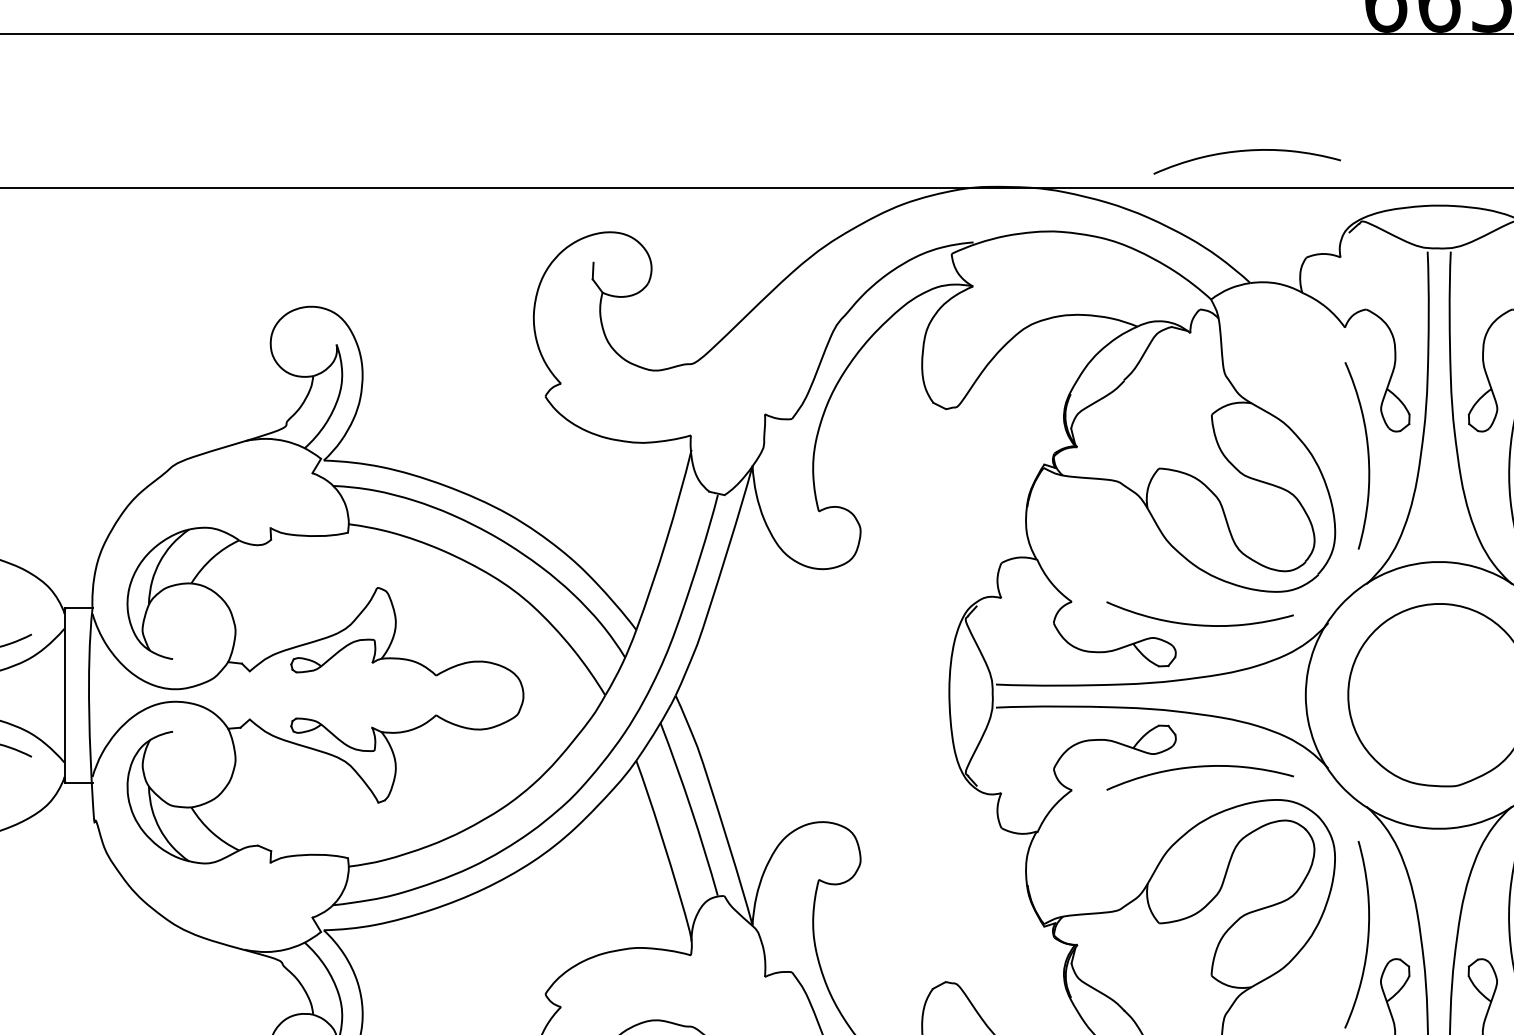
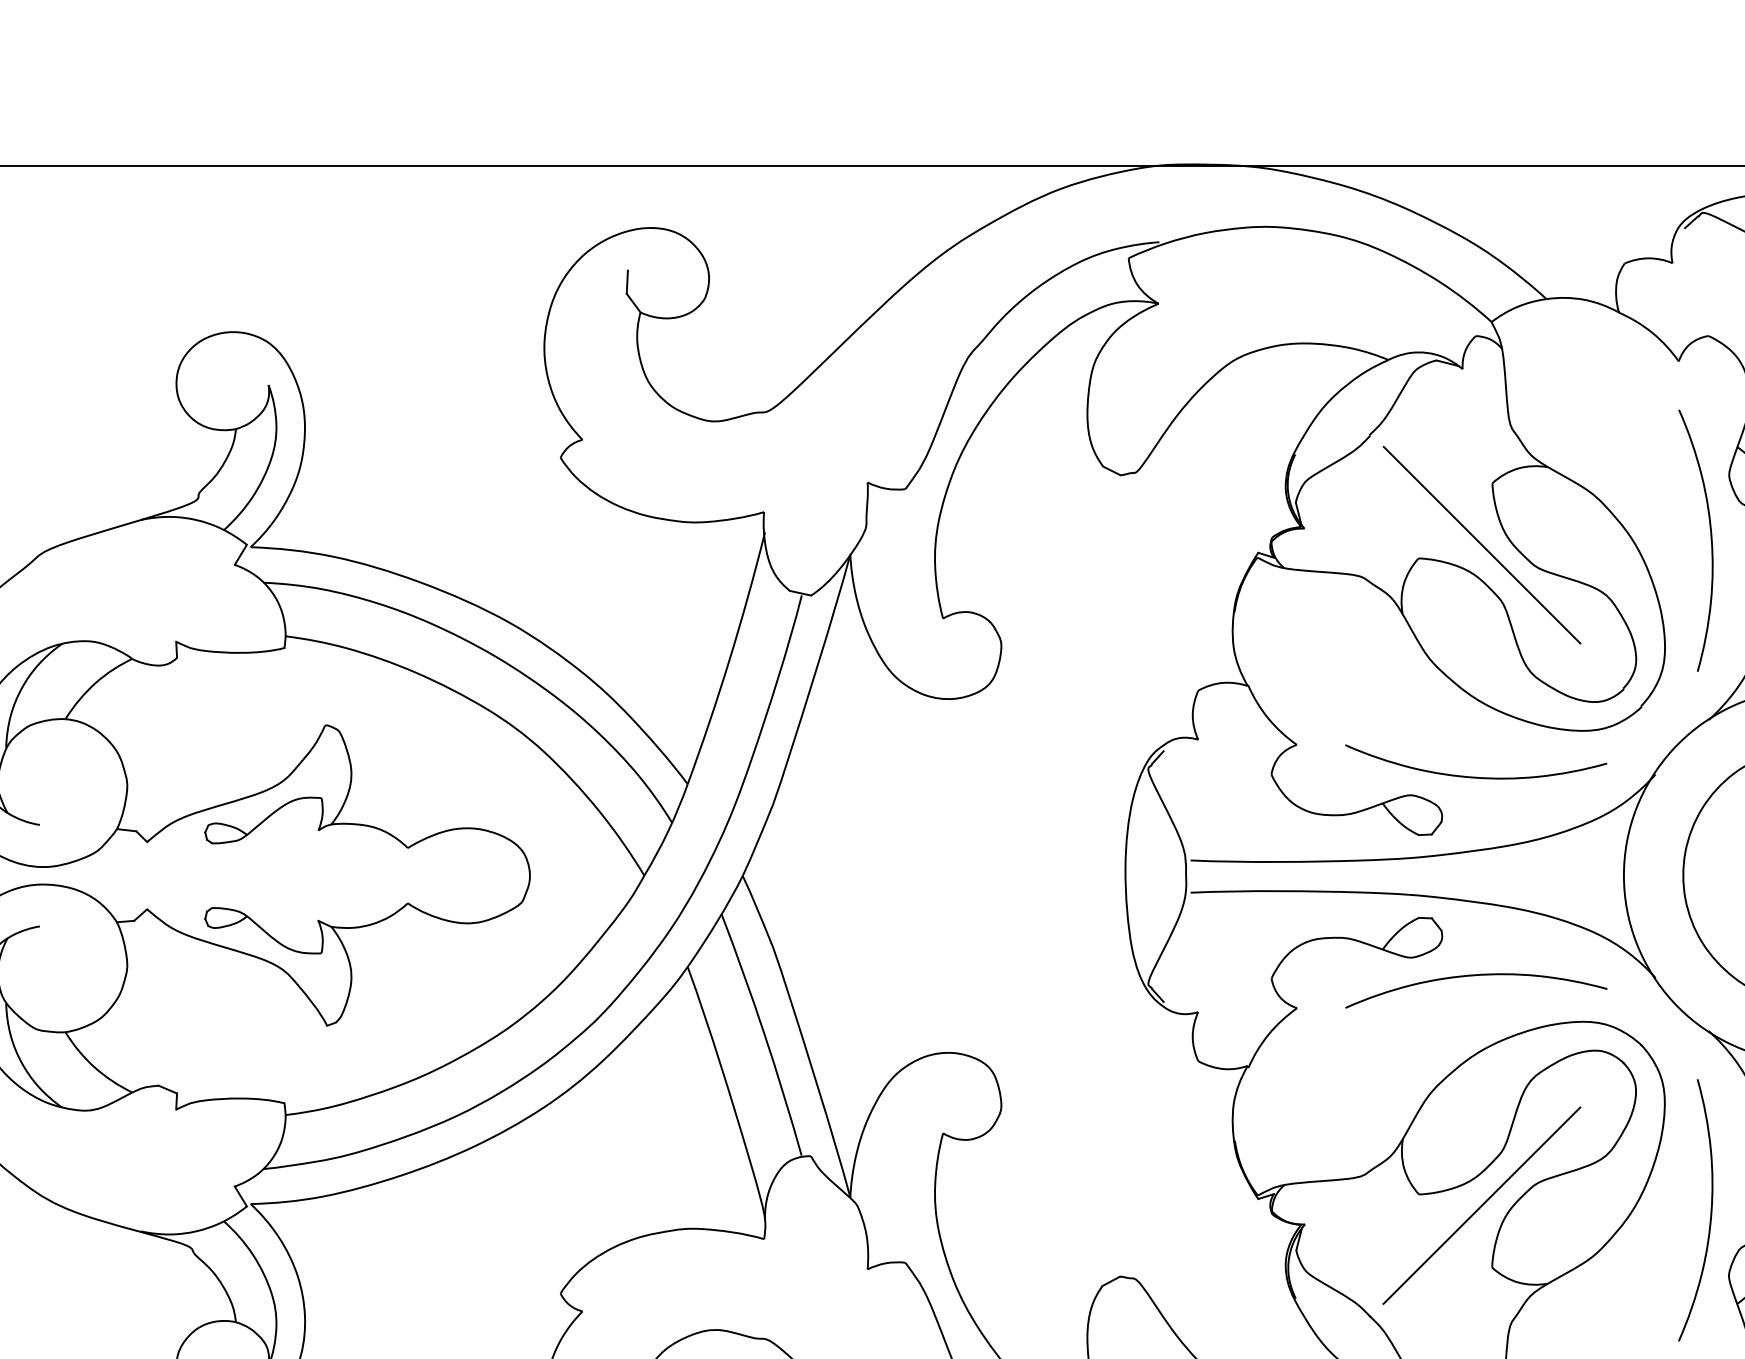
curve: (1246, 151) -> (1540, 115), removed
line: (1204, 458) -> (1482, 544), added
line: (1203, 931) -> (1480, 1205), added

